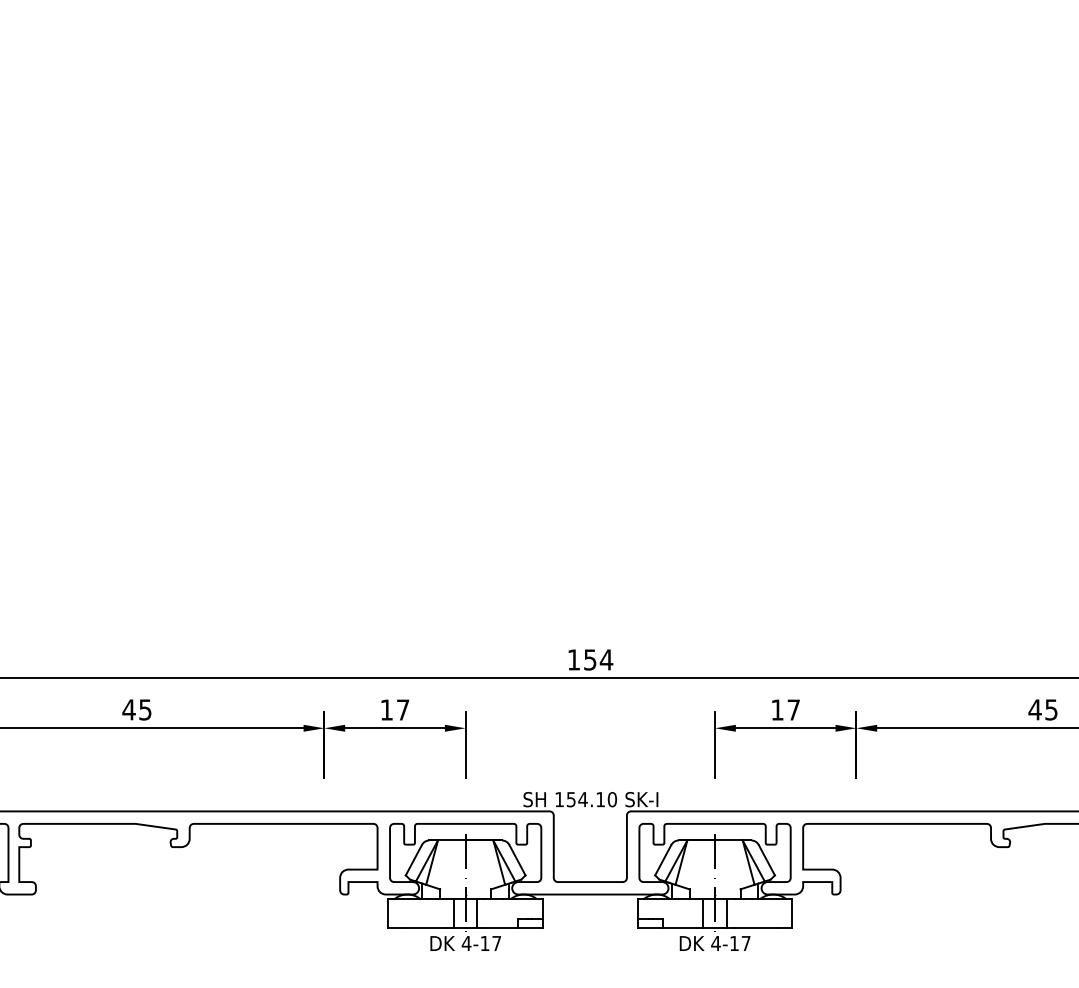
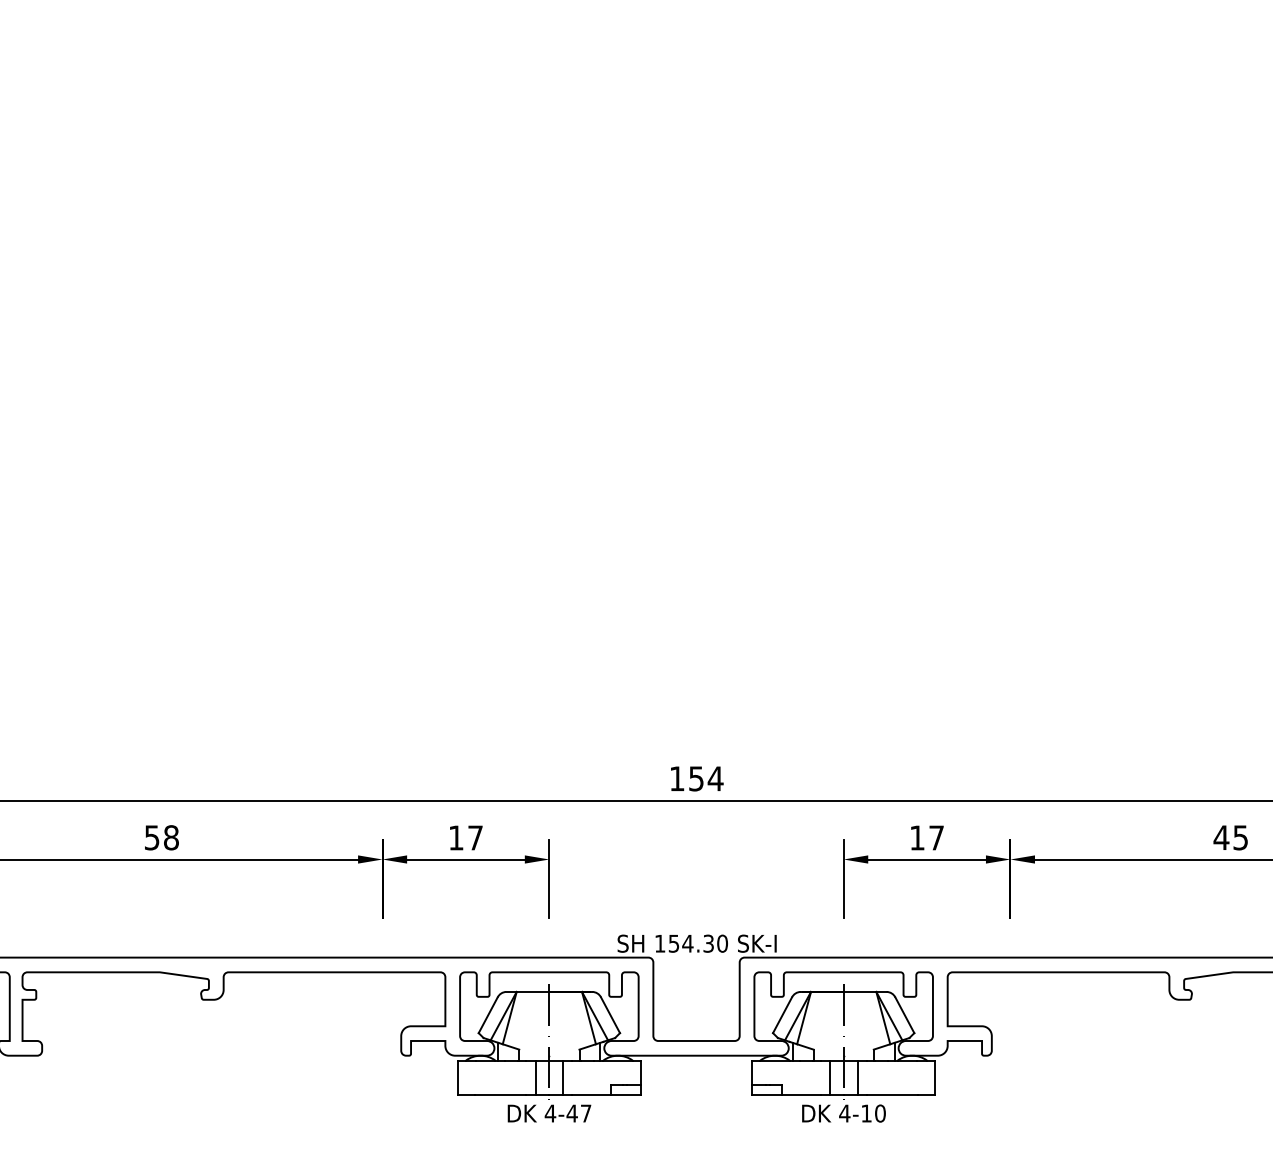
text: (137, 709) -> (161, 837), 45 -> 58
text: (600, 799) -> (708, 943), 154.10 -> 154.30
text: (484, 943) -> (571, 1113), 4-17 -> 4-47
text: (746, 943) -> (880, 1113), 4-17 -> 4-10

